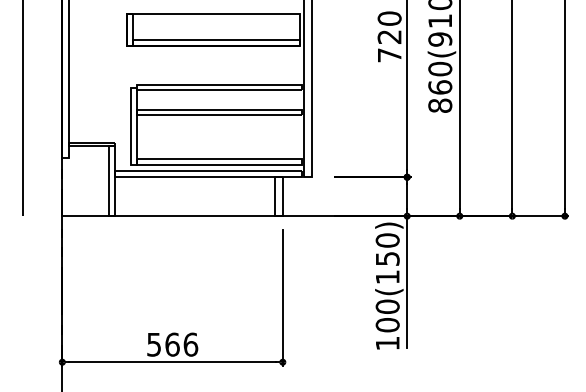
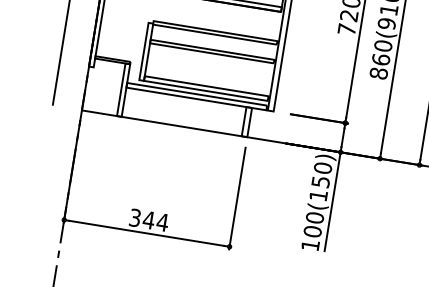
text: (172, 344) -> (148, 220), 566 -> 344

